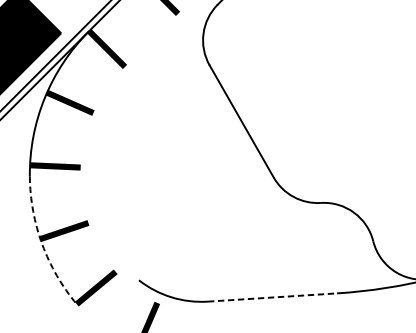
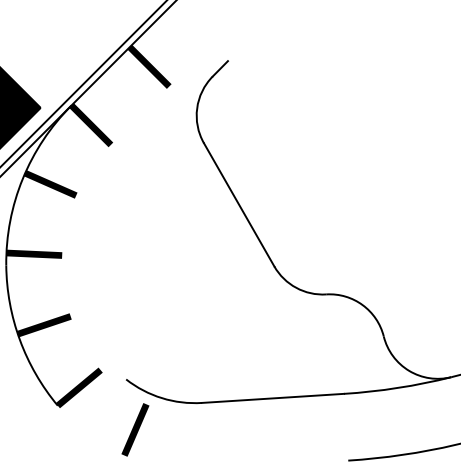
arc: (41, 244) -> (19, 340), dashed -> solid
line: (272, 297) -> (273, 398), dashed -> solid

